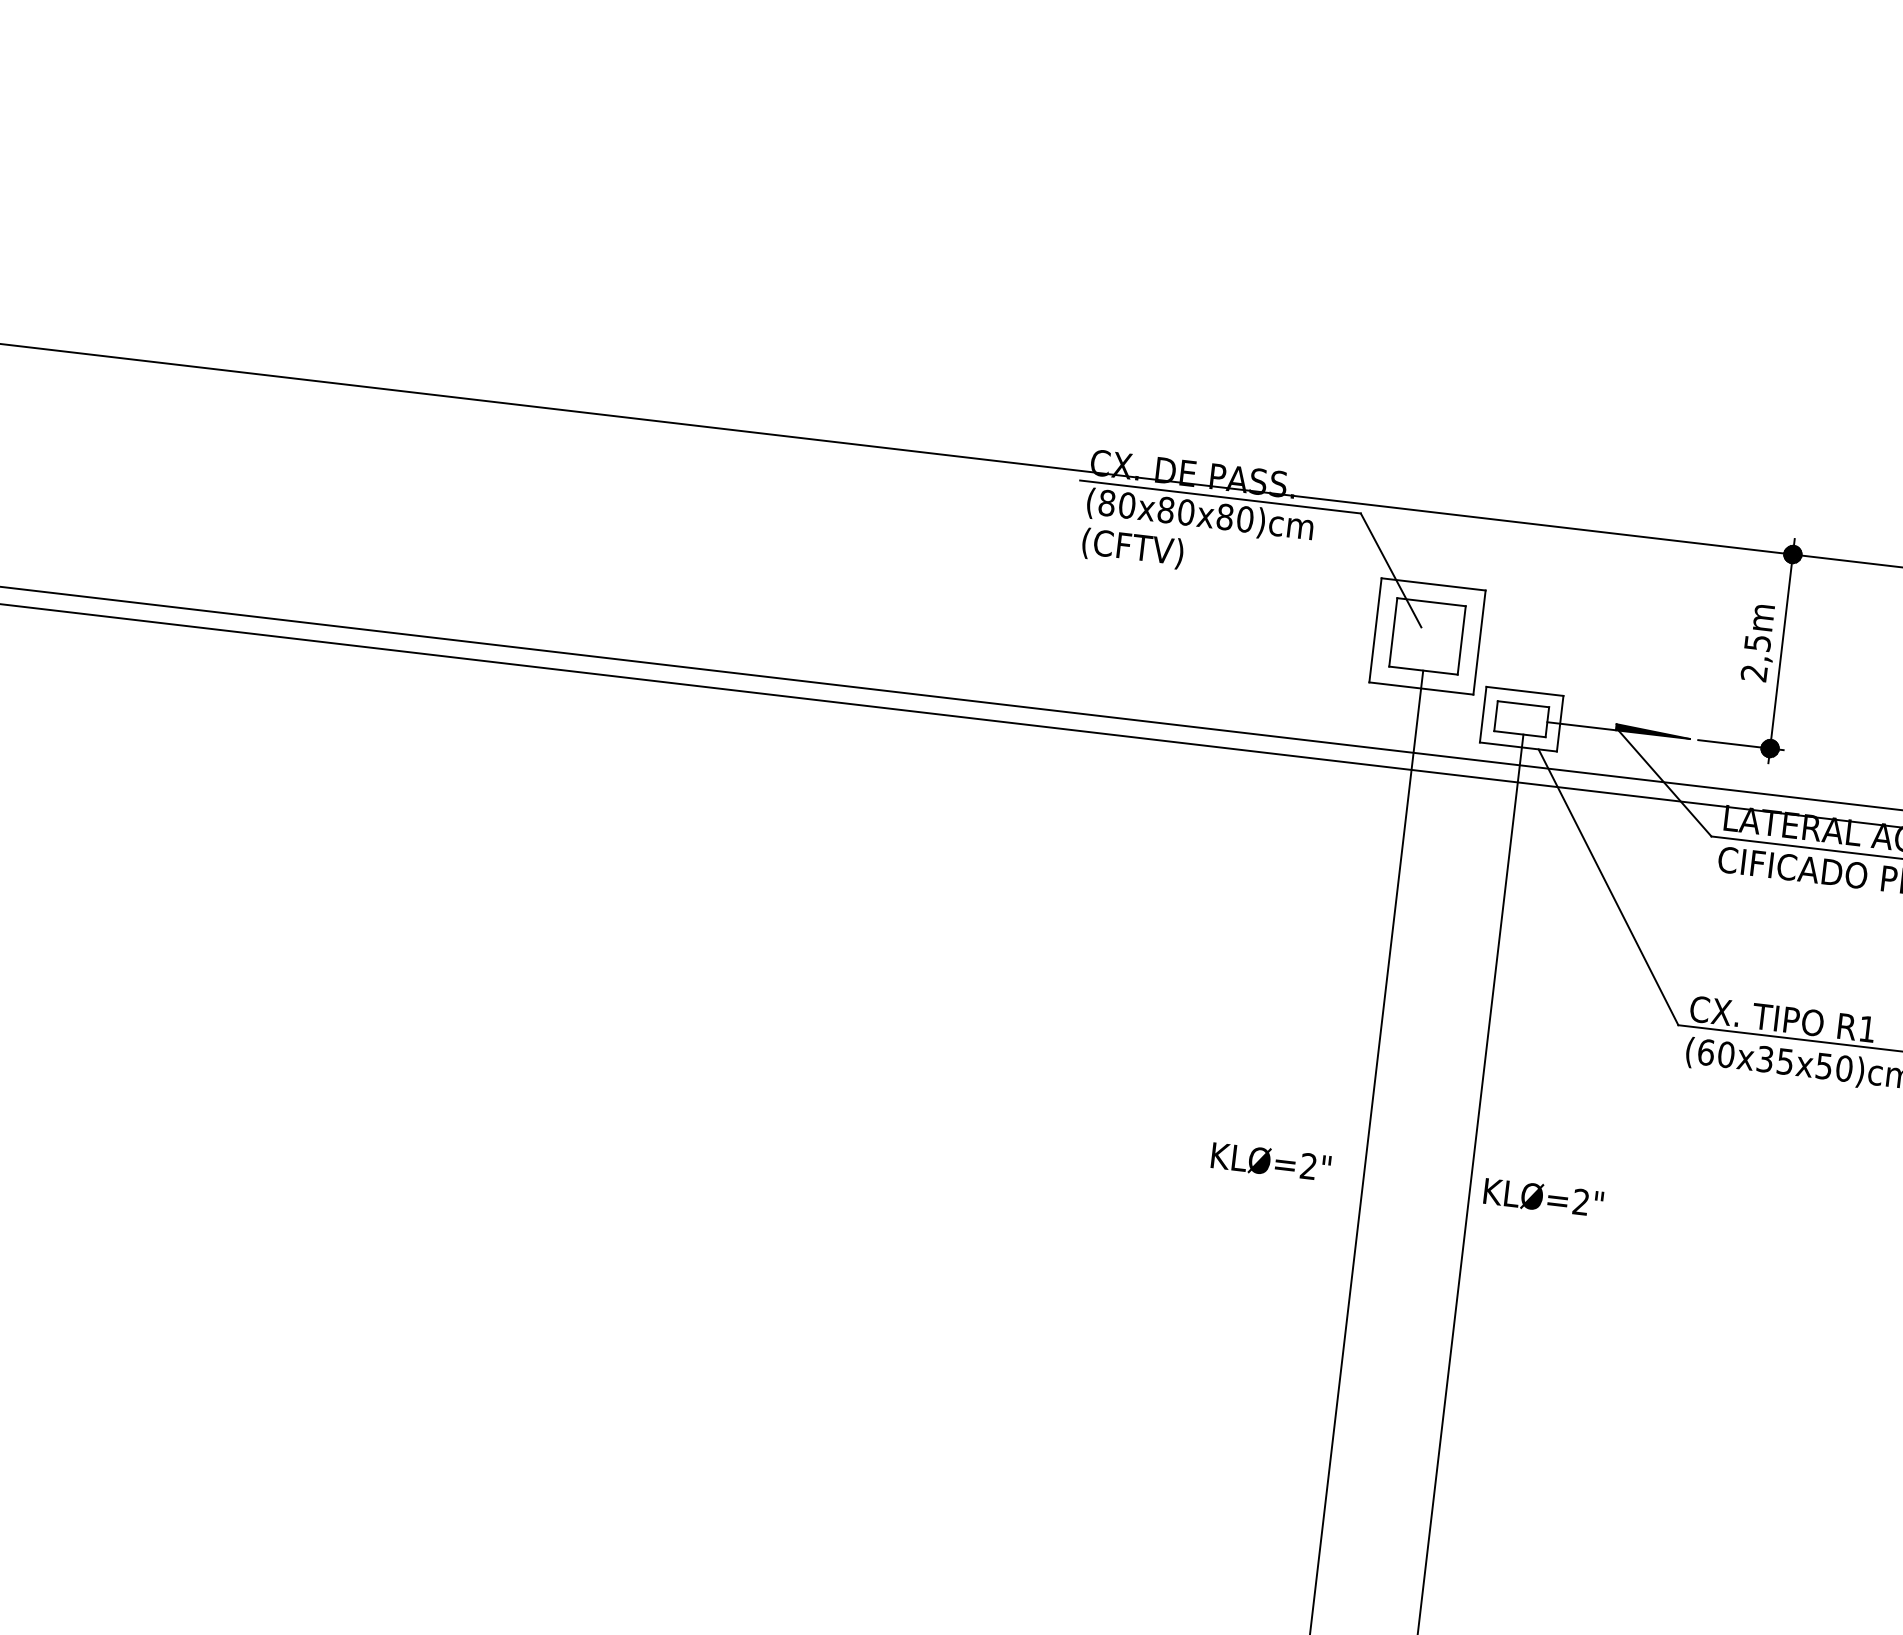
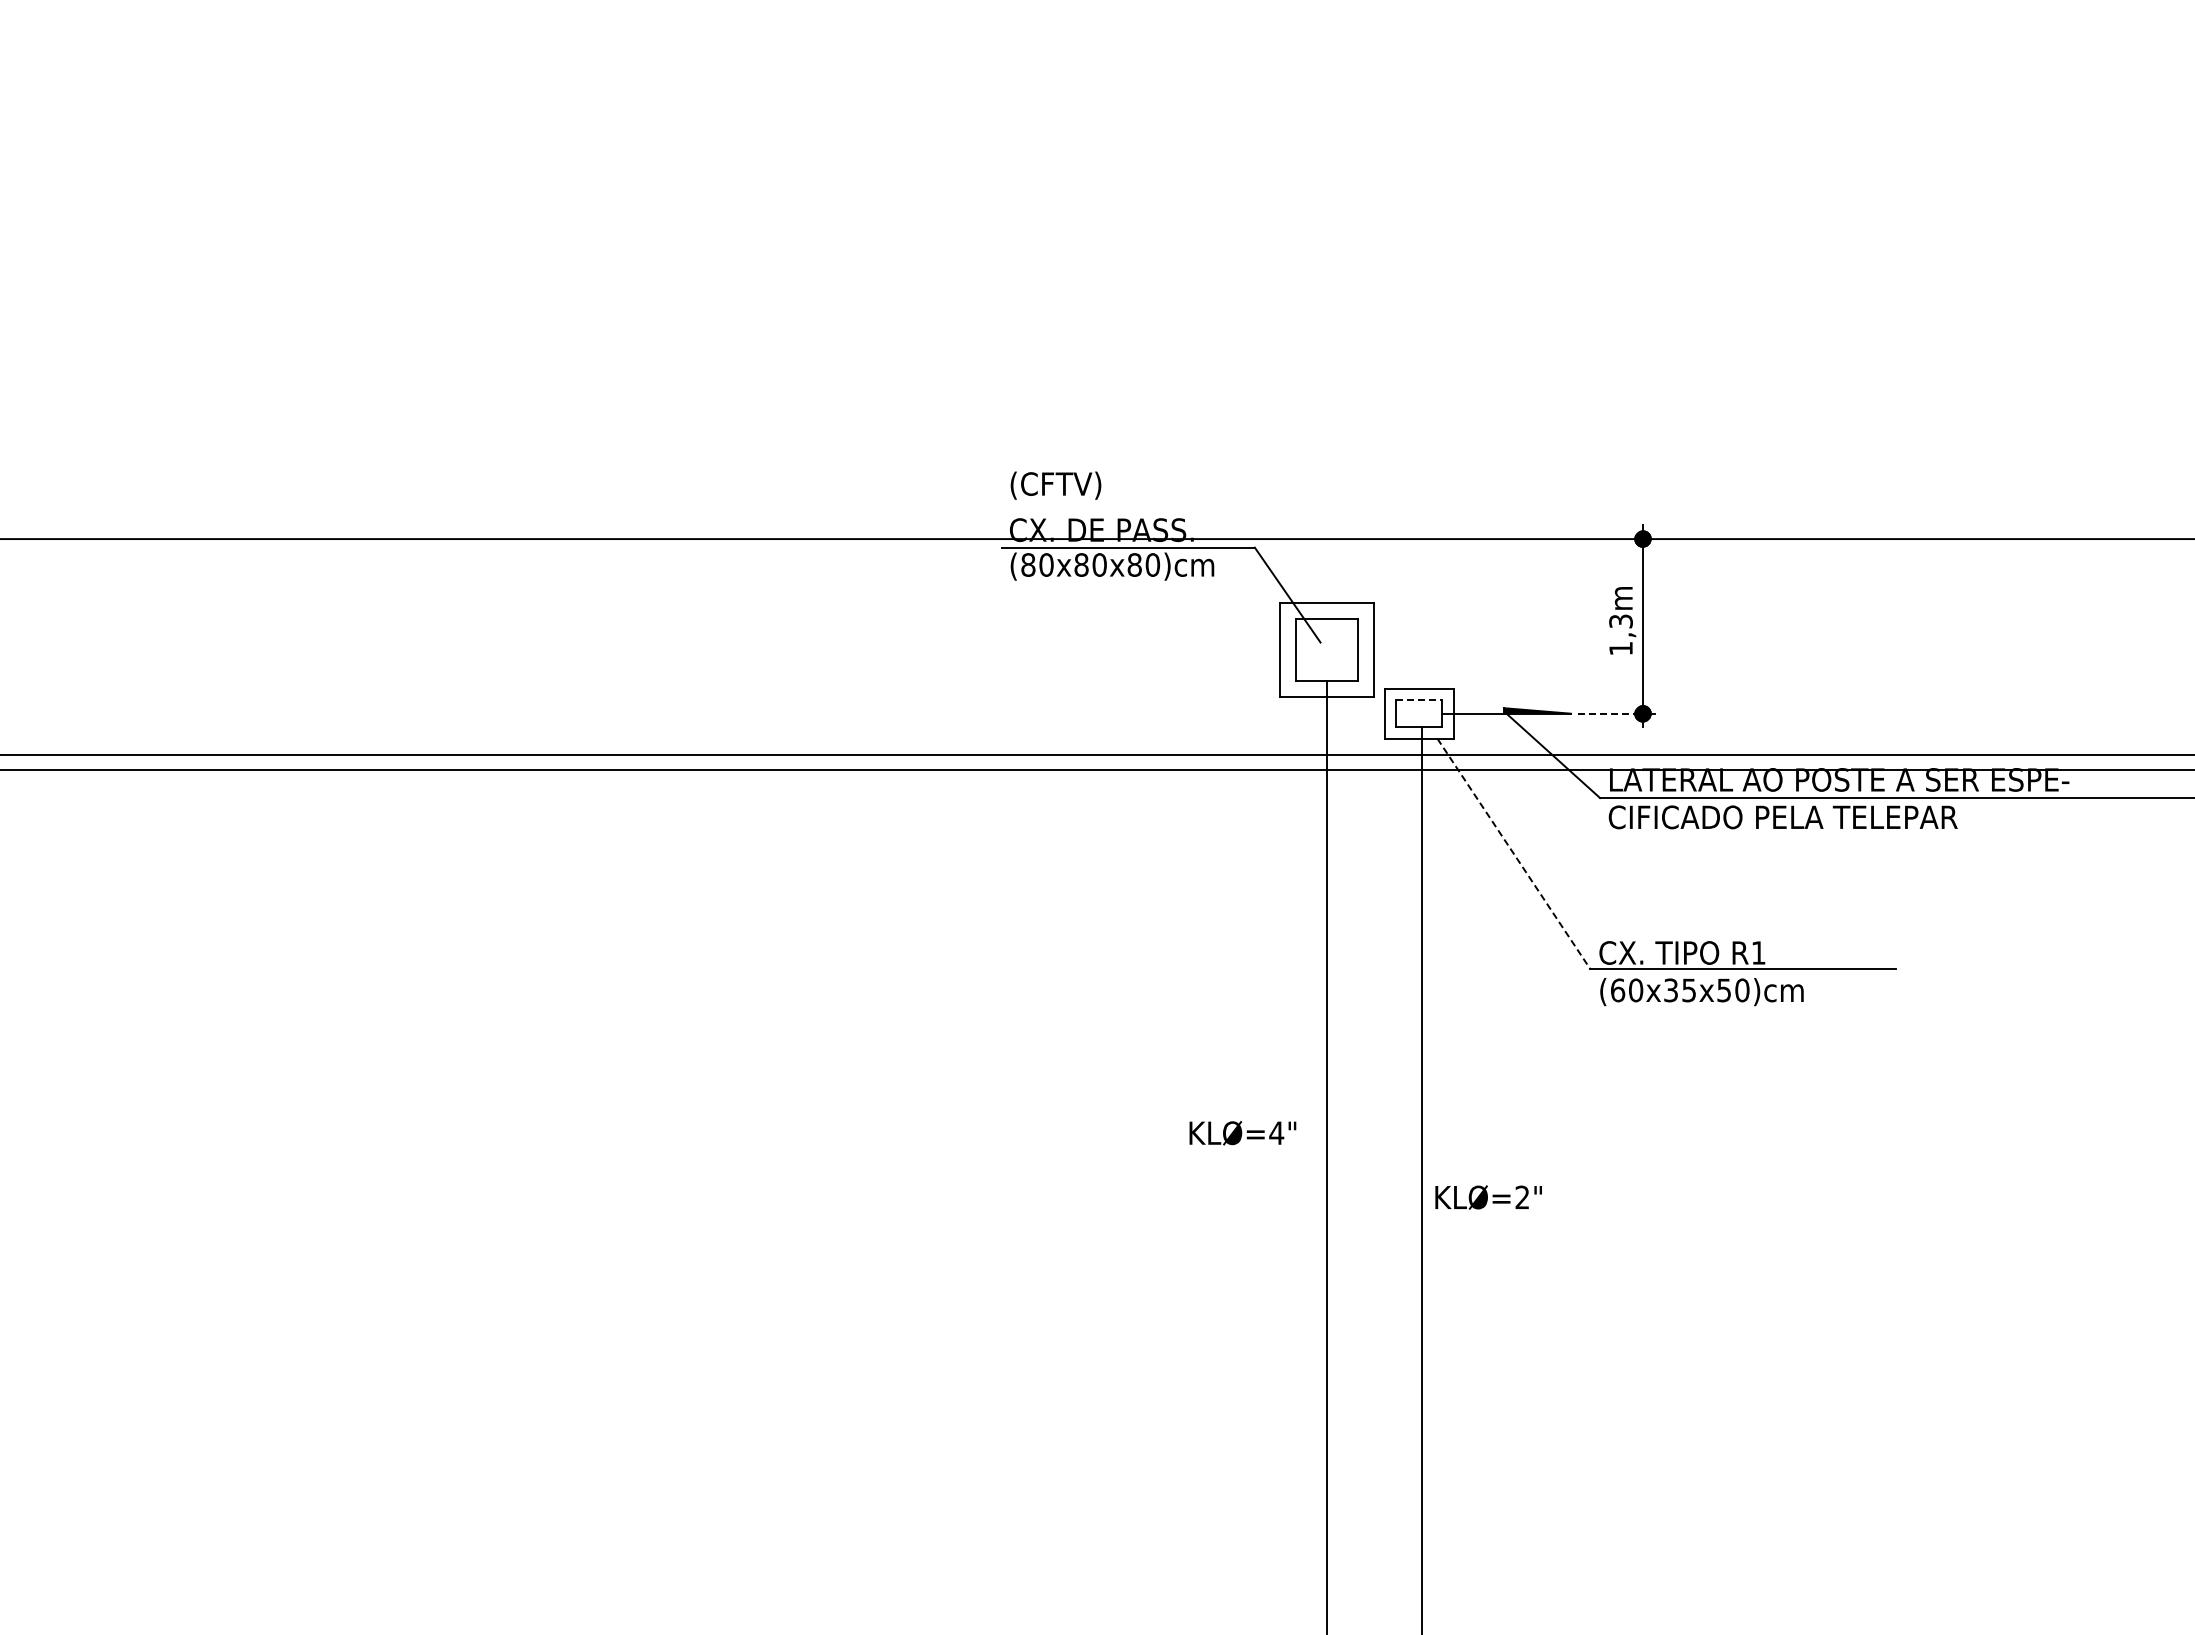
text: (1132, 548) -> (1055, 485), moved
text: (1755, 657) -> (1620, 634), 2,5m -> 1,3m
line: (1523, 704) -> (1419, 700), solid -> dashed
line: (1735, 744) -> (1611, 713), solid -> dashed
line: (1609, 888) -> (1514, 854), solid -> dashed
text: (1308, 1165) -> (1276, 1132), KLØ=2" -> KLØ=4"
text: (1543, 1197) -> (1488, 1197), moved

